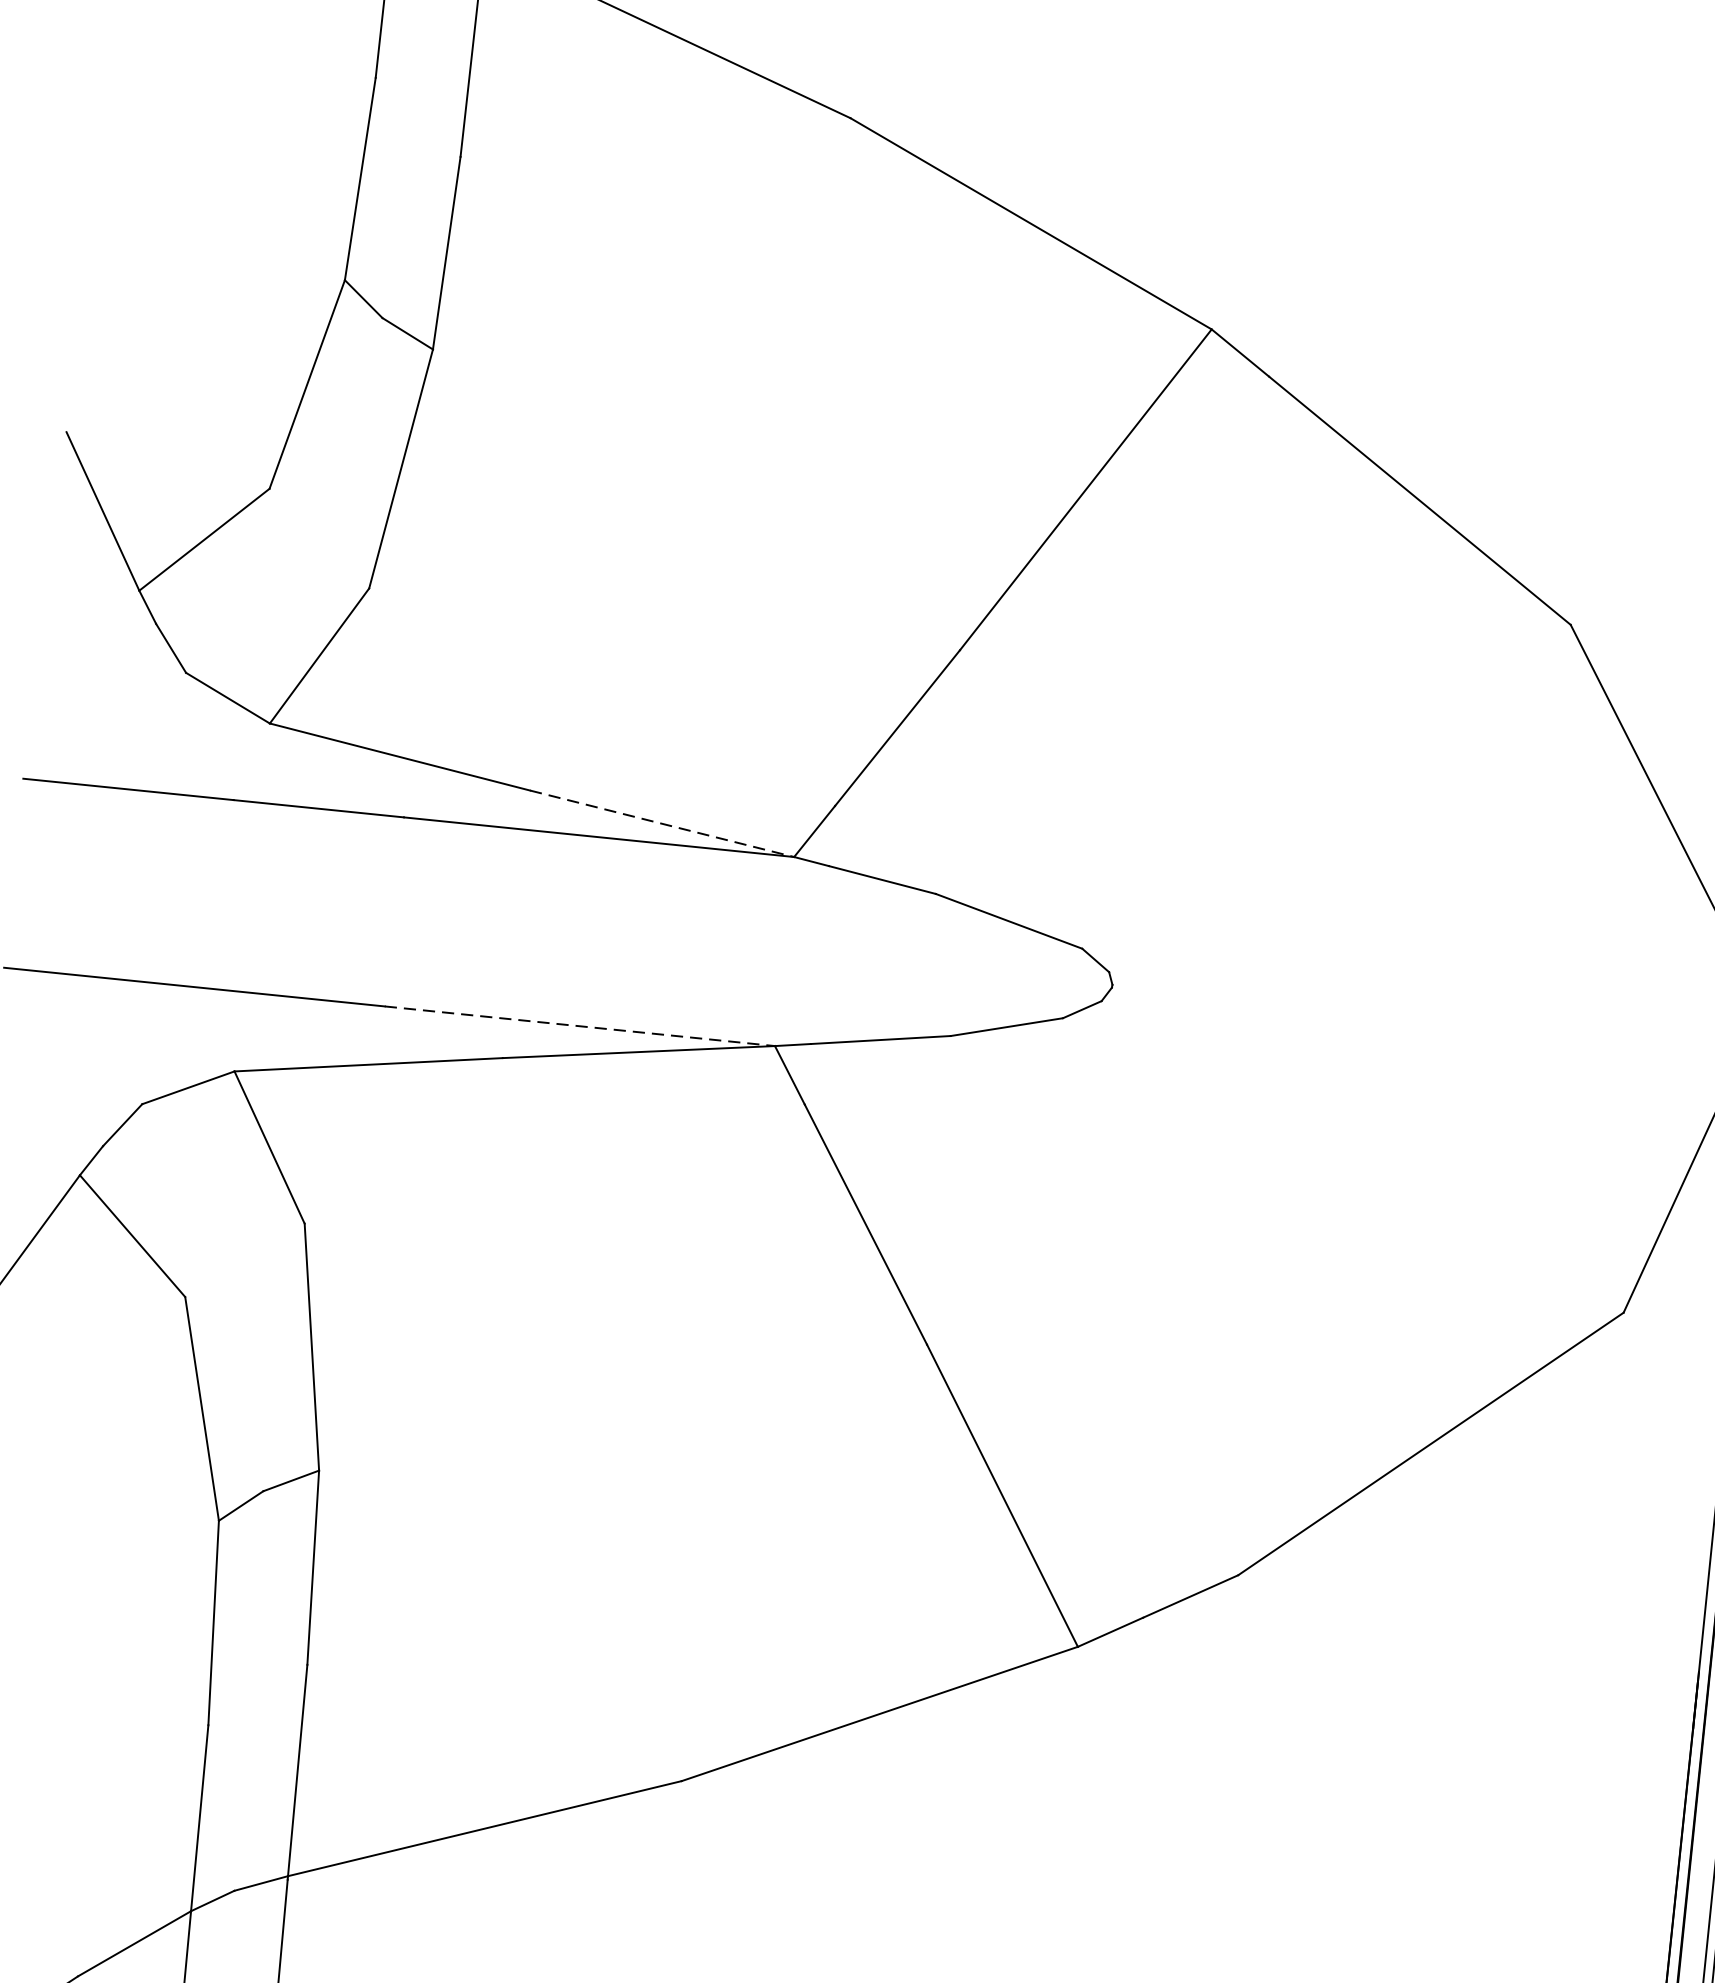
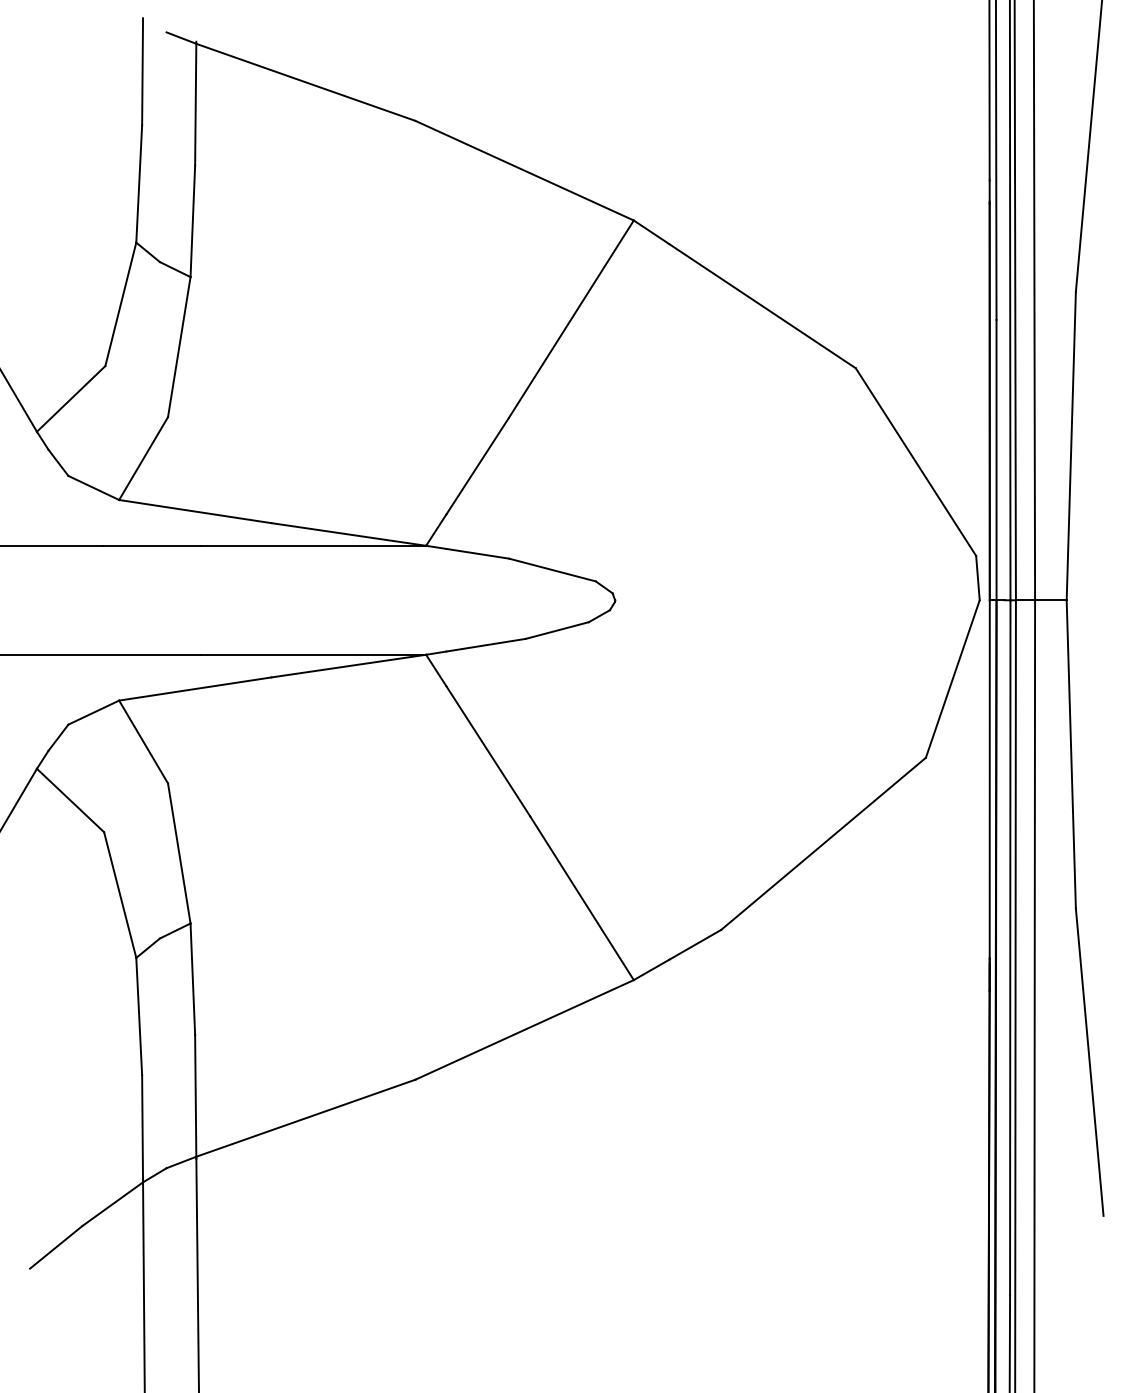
line: (663, 823) -> (349, 534), dashed -> solid
line: (581, 1025) -> (314, 654), dashed -> solid

